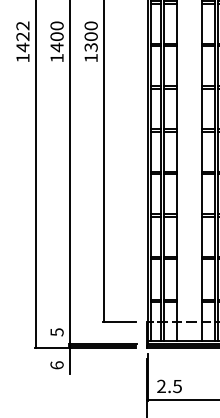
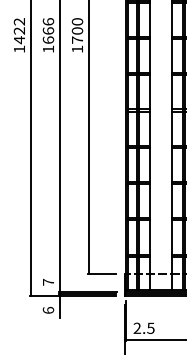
text: (57, 37) -> (48, 31), 1400 -> 1666
text: (91, 46) -> (77, 39), 1300 -> 1700
text: (57, 331) -> (48, 281), 5 -> 7

